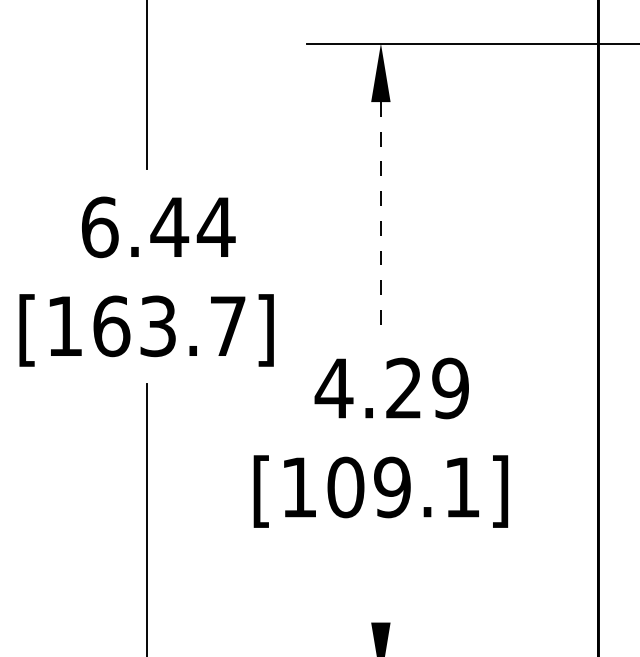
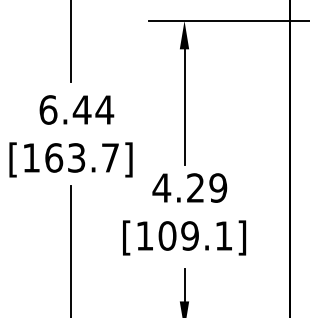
line: (380, 220) -> (184, 106), dashed -> solid
line: (380, 587) -> (184, 284), added

